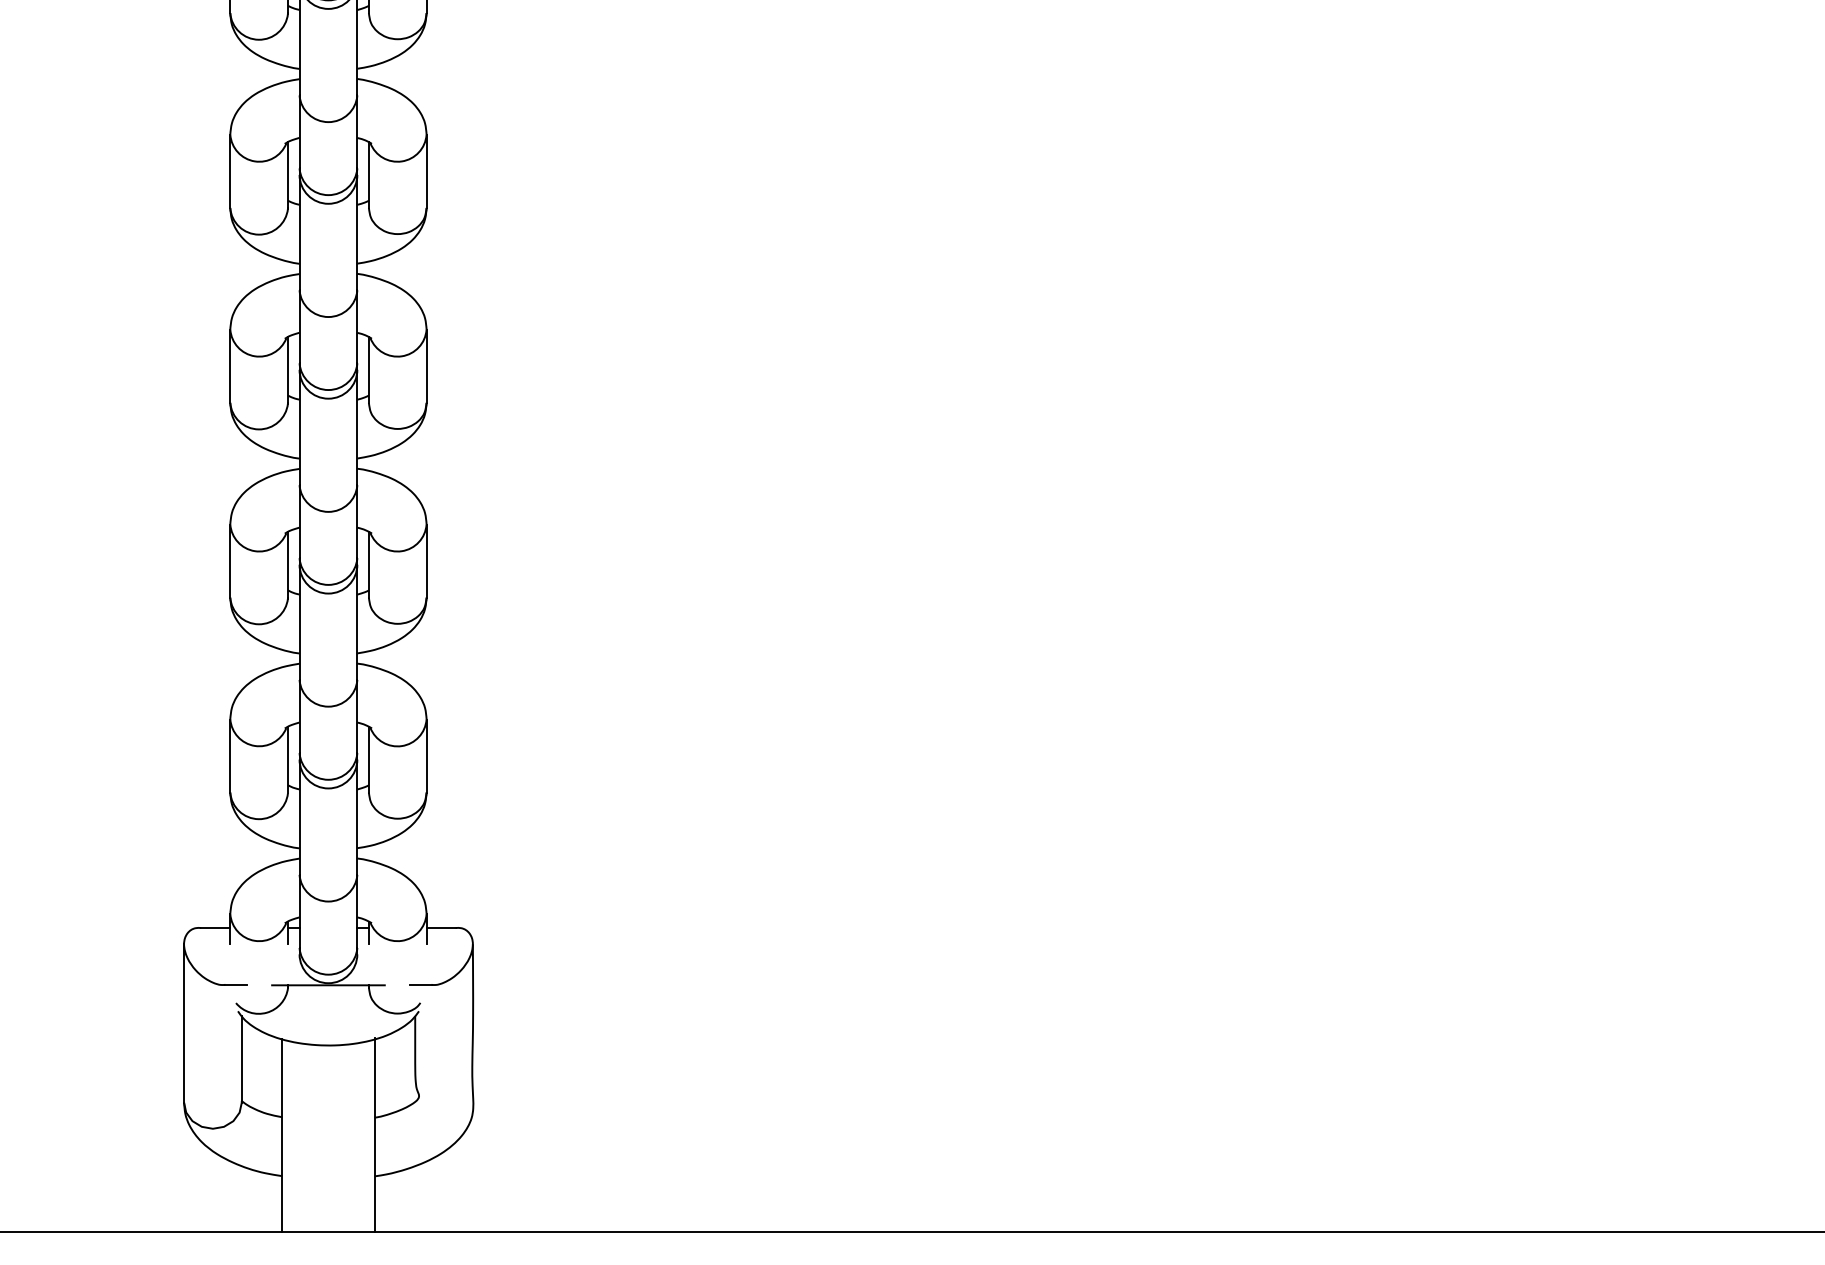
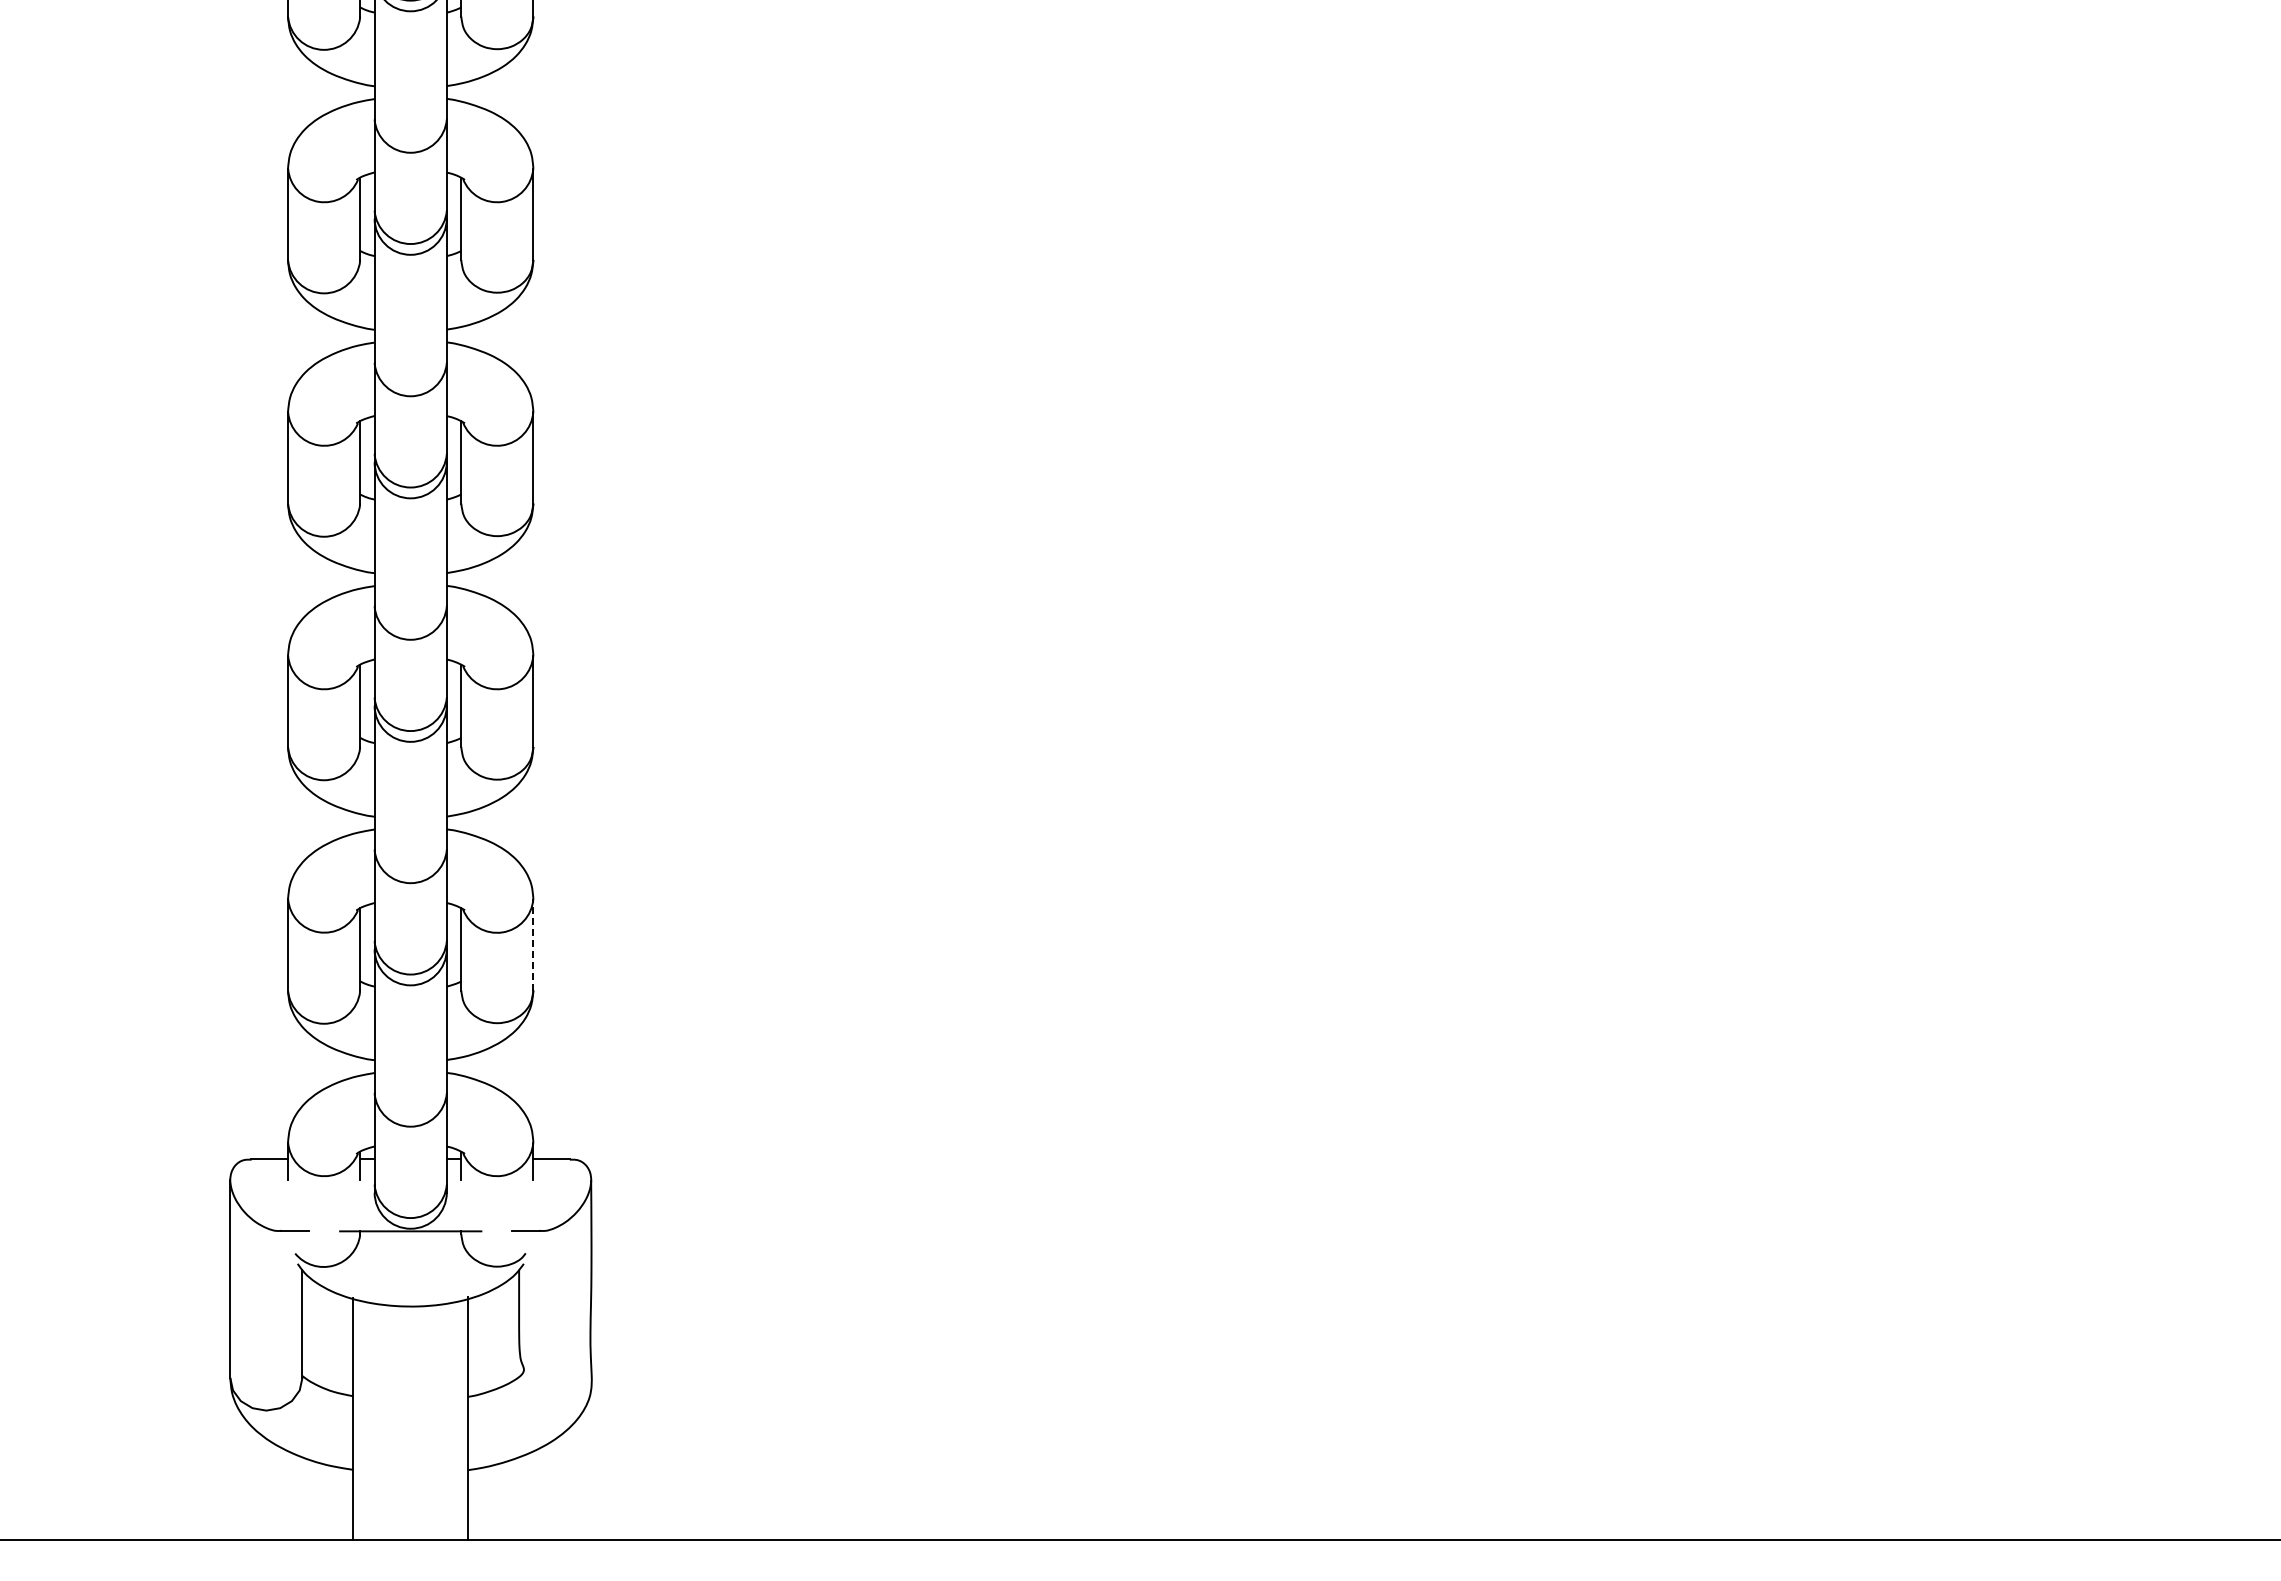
line: (426, 755) -> (533, 944), solid -> dashed

